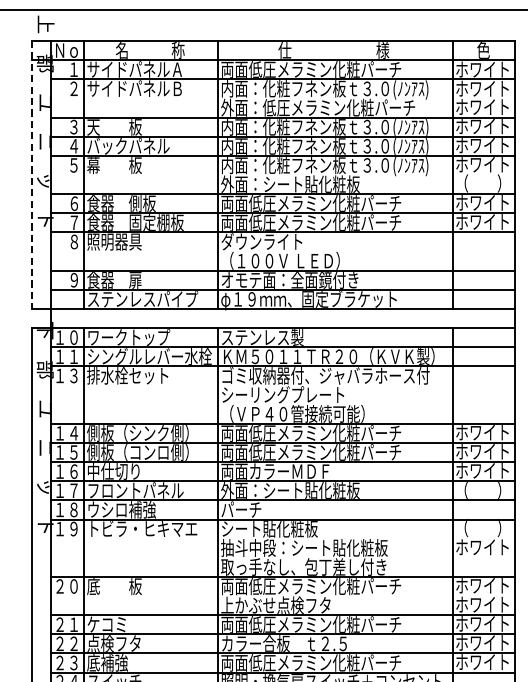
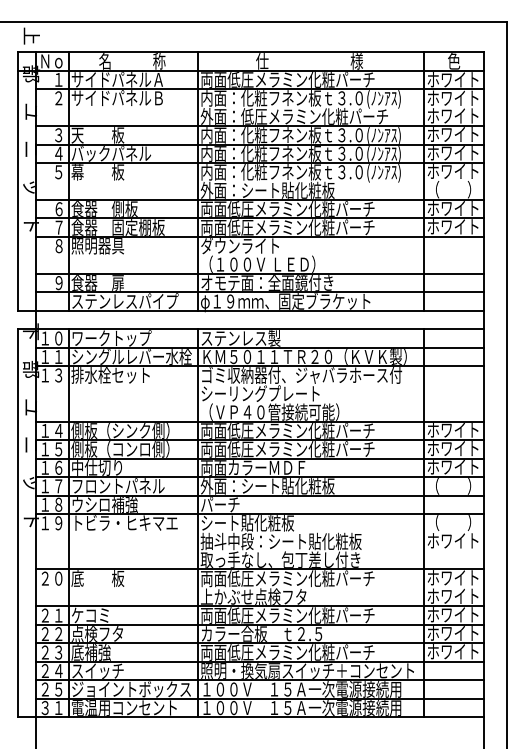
line: (31, 176) -> (17, 182), dashed -> solid

